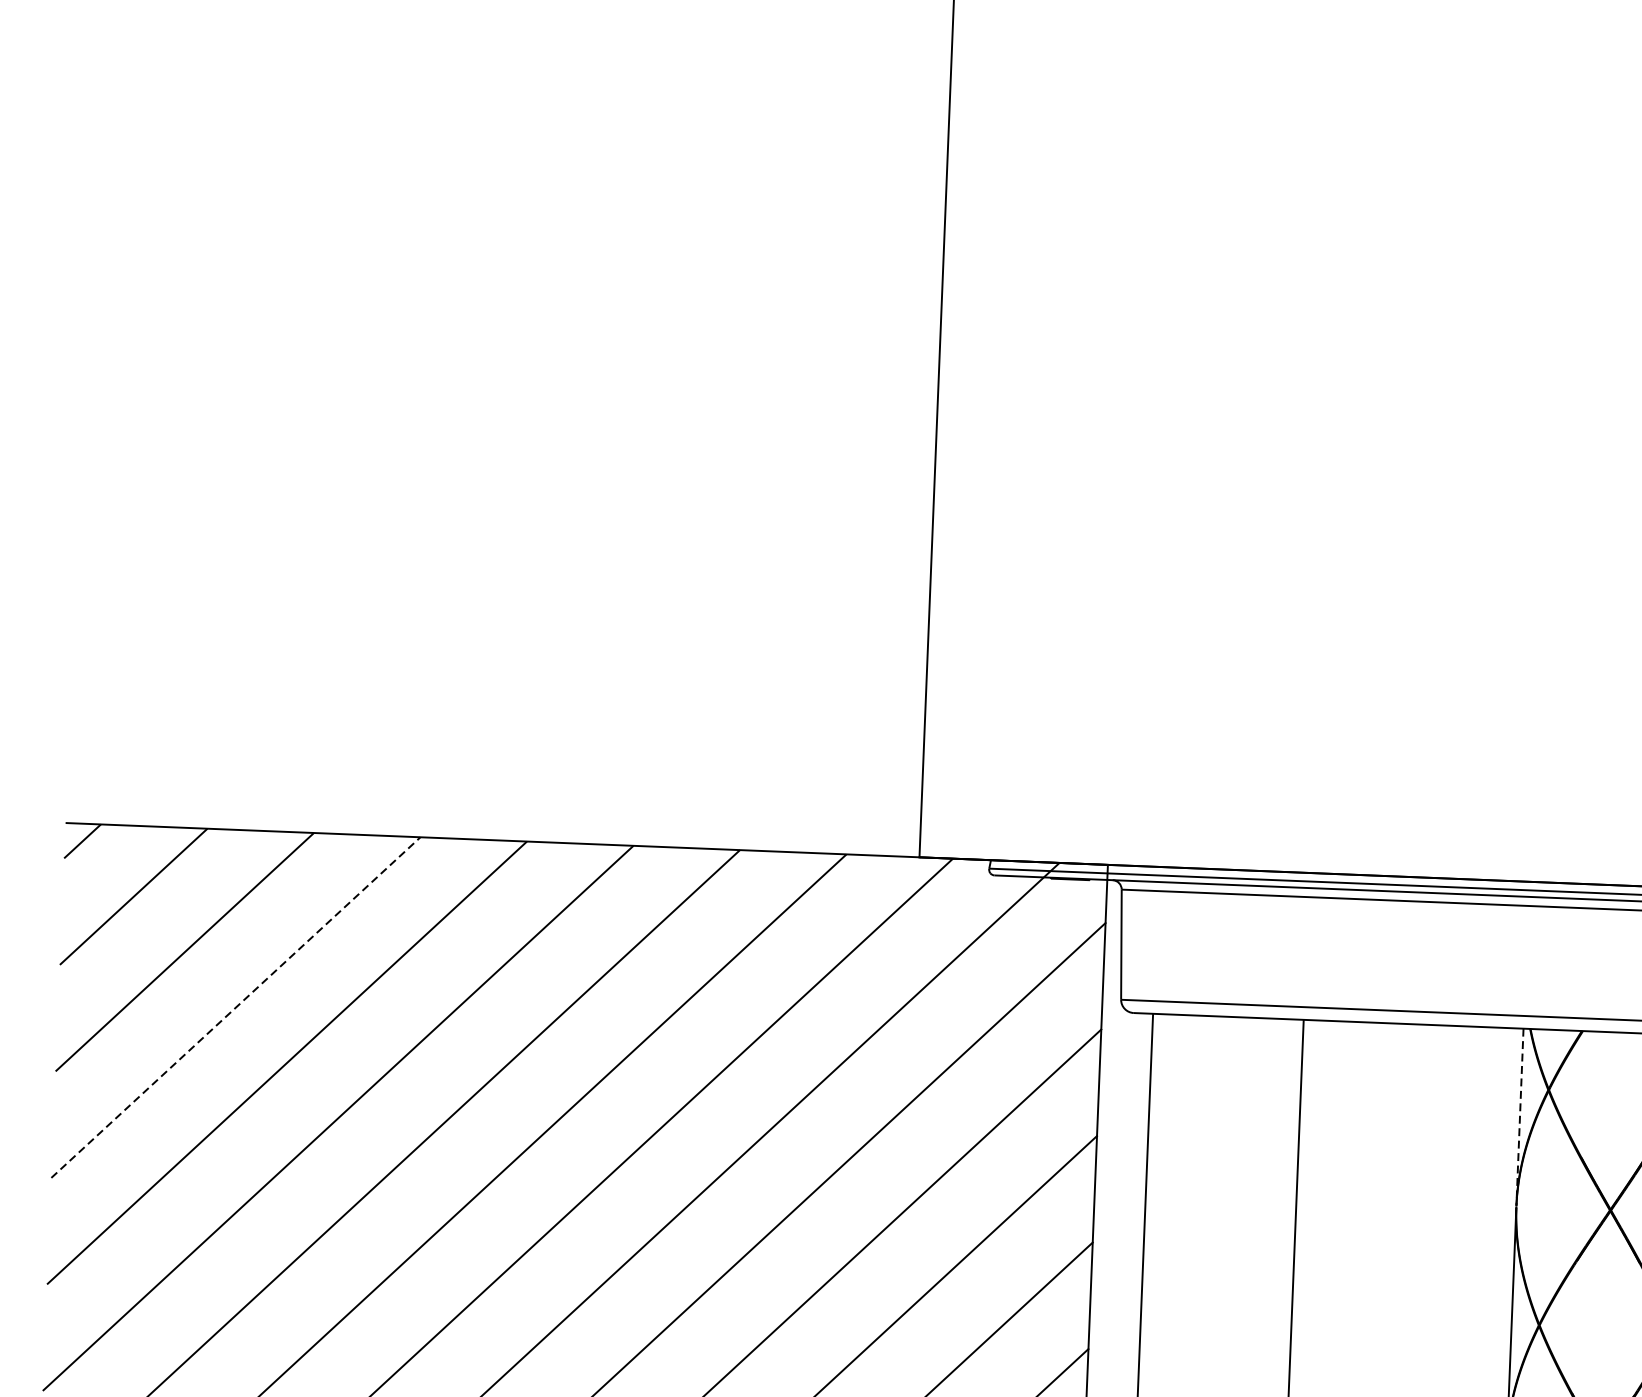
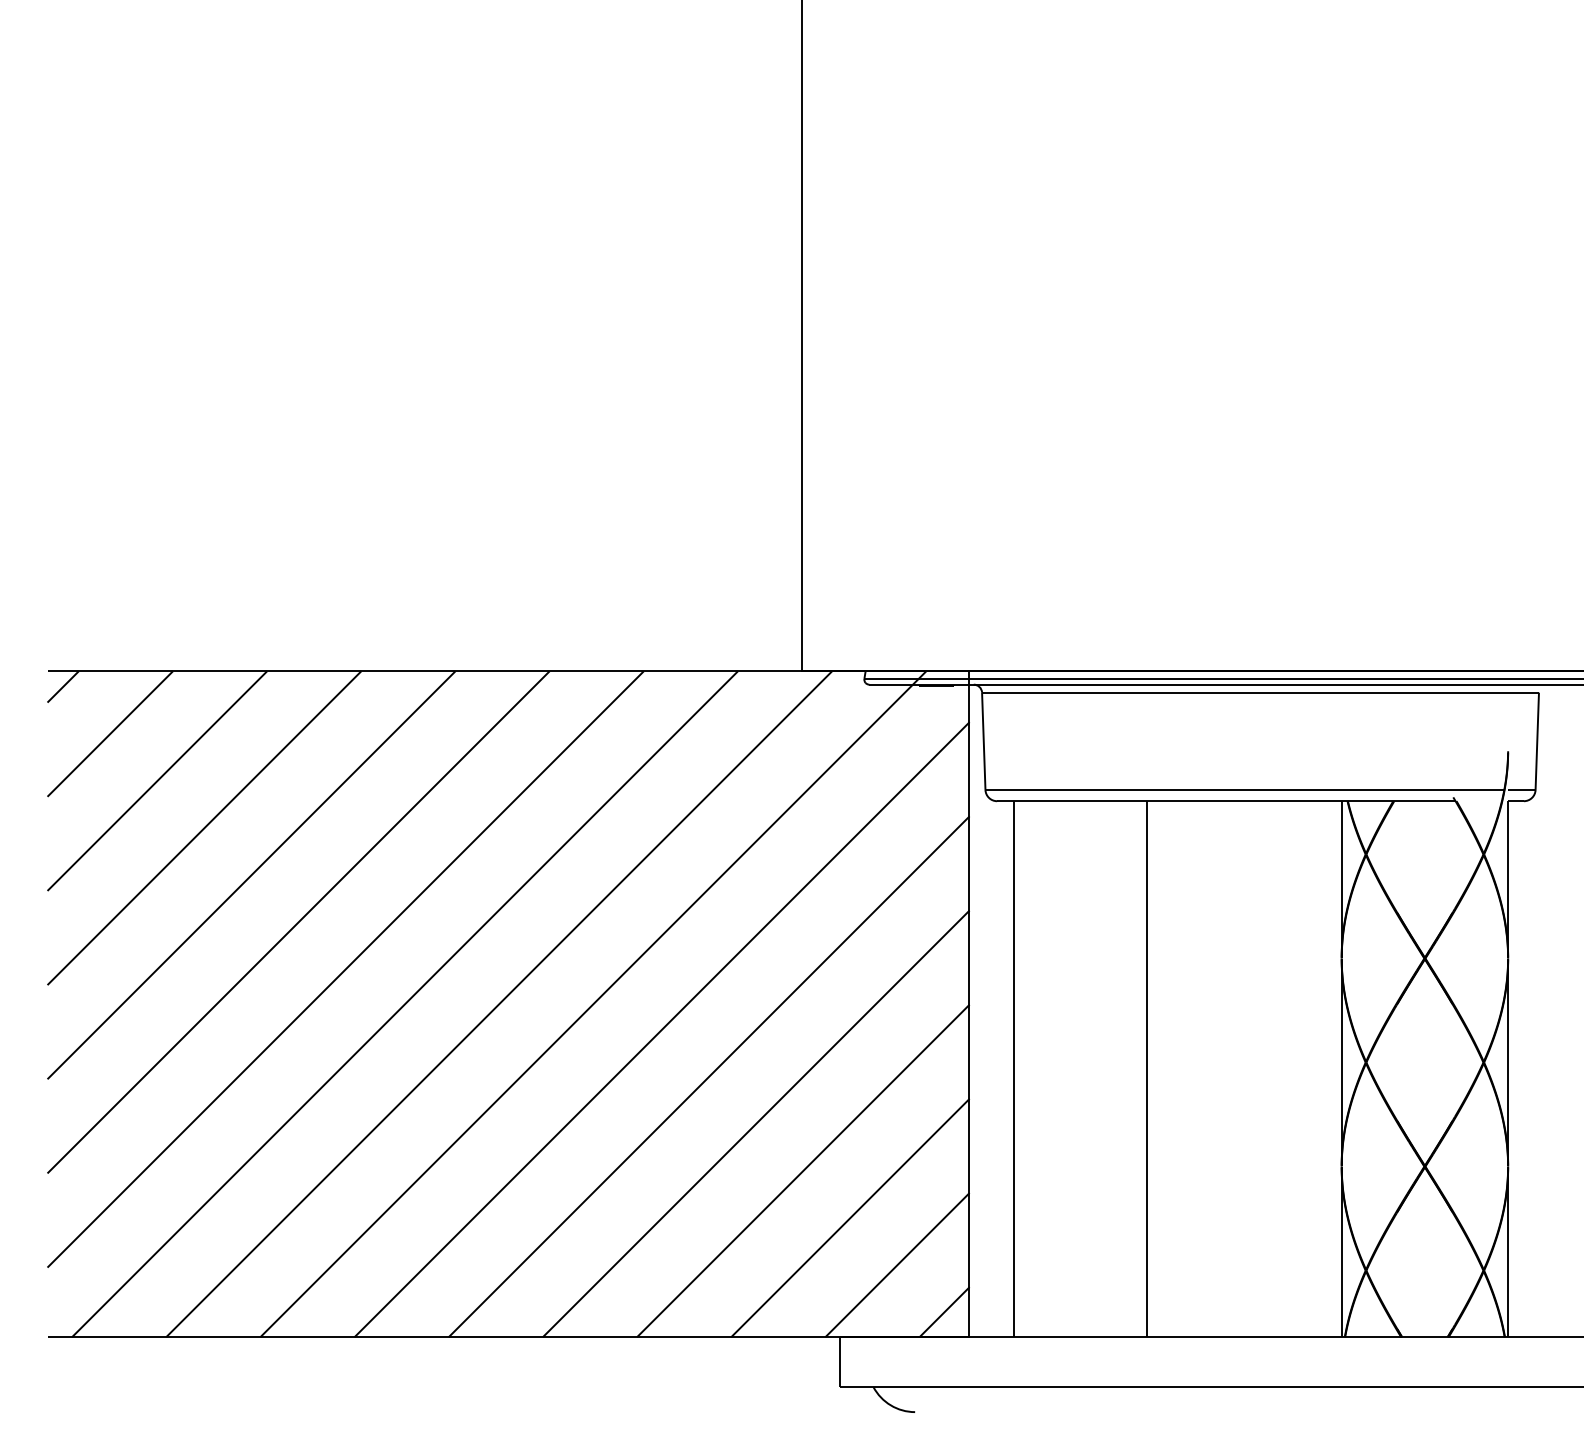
line: (236, 1007) -> (204, 828), dashed -> solid
line: (1519, 1117) -> (1341, 879), dashed -> solid

